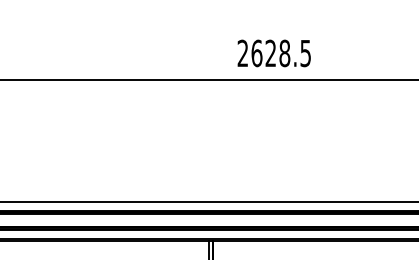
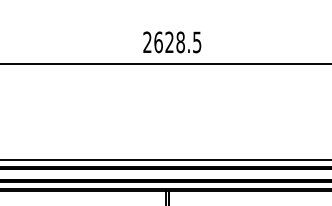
text: (274, 53) -> (172, 42), moved

